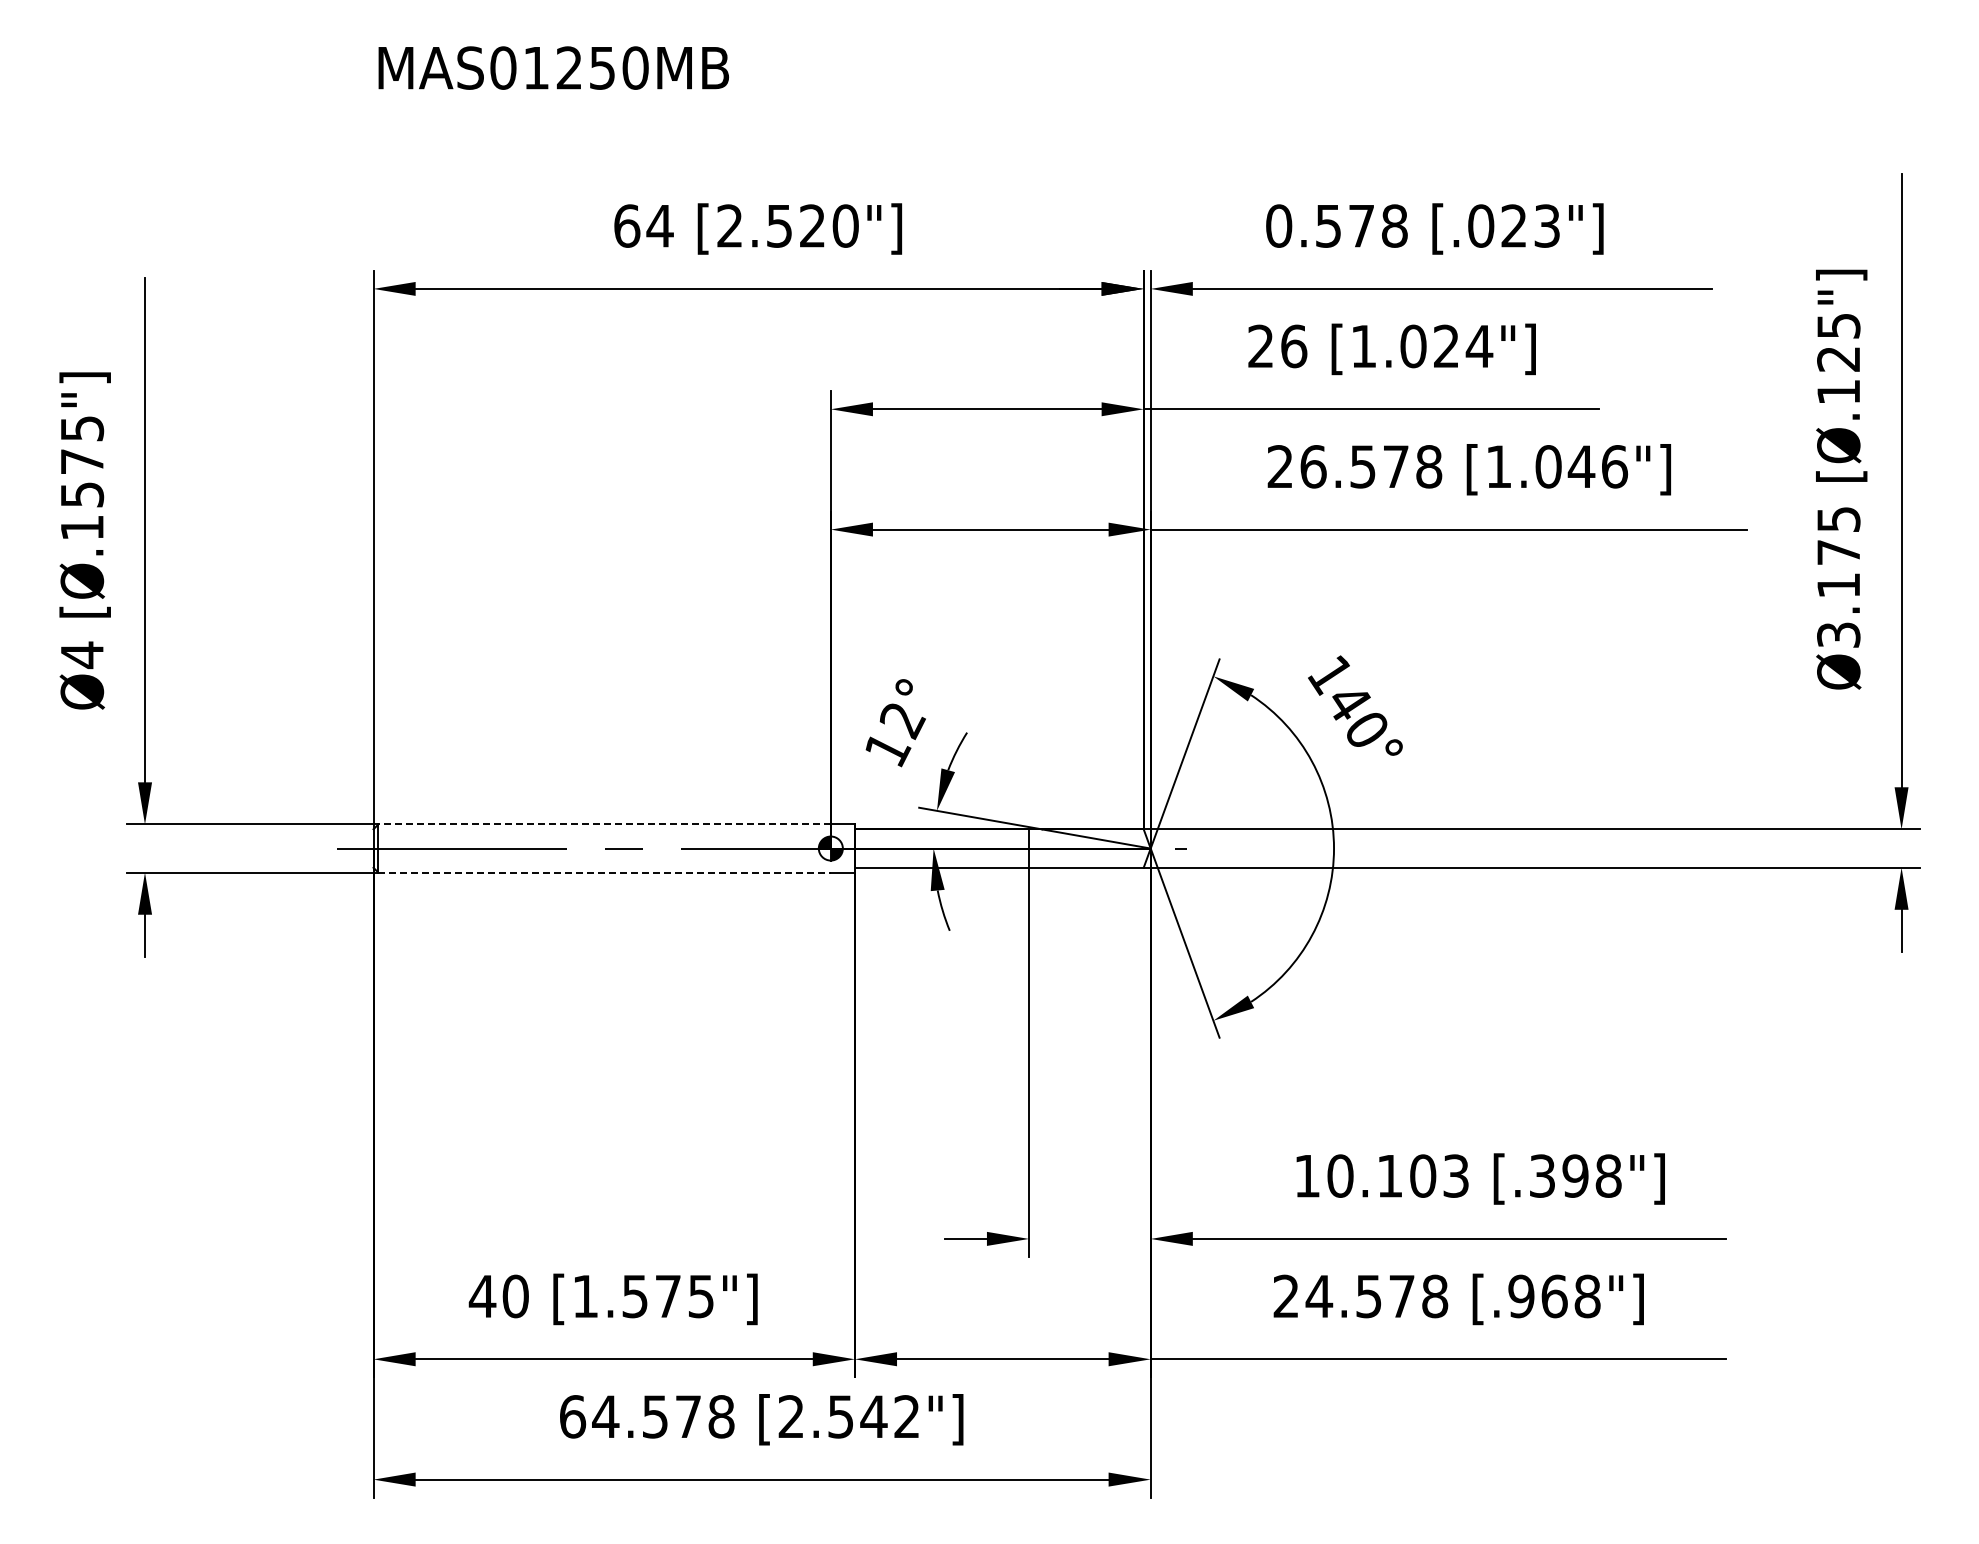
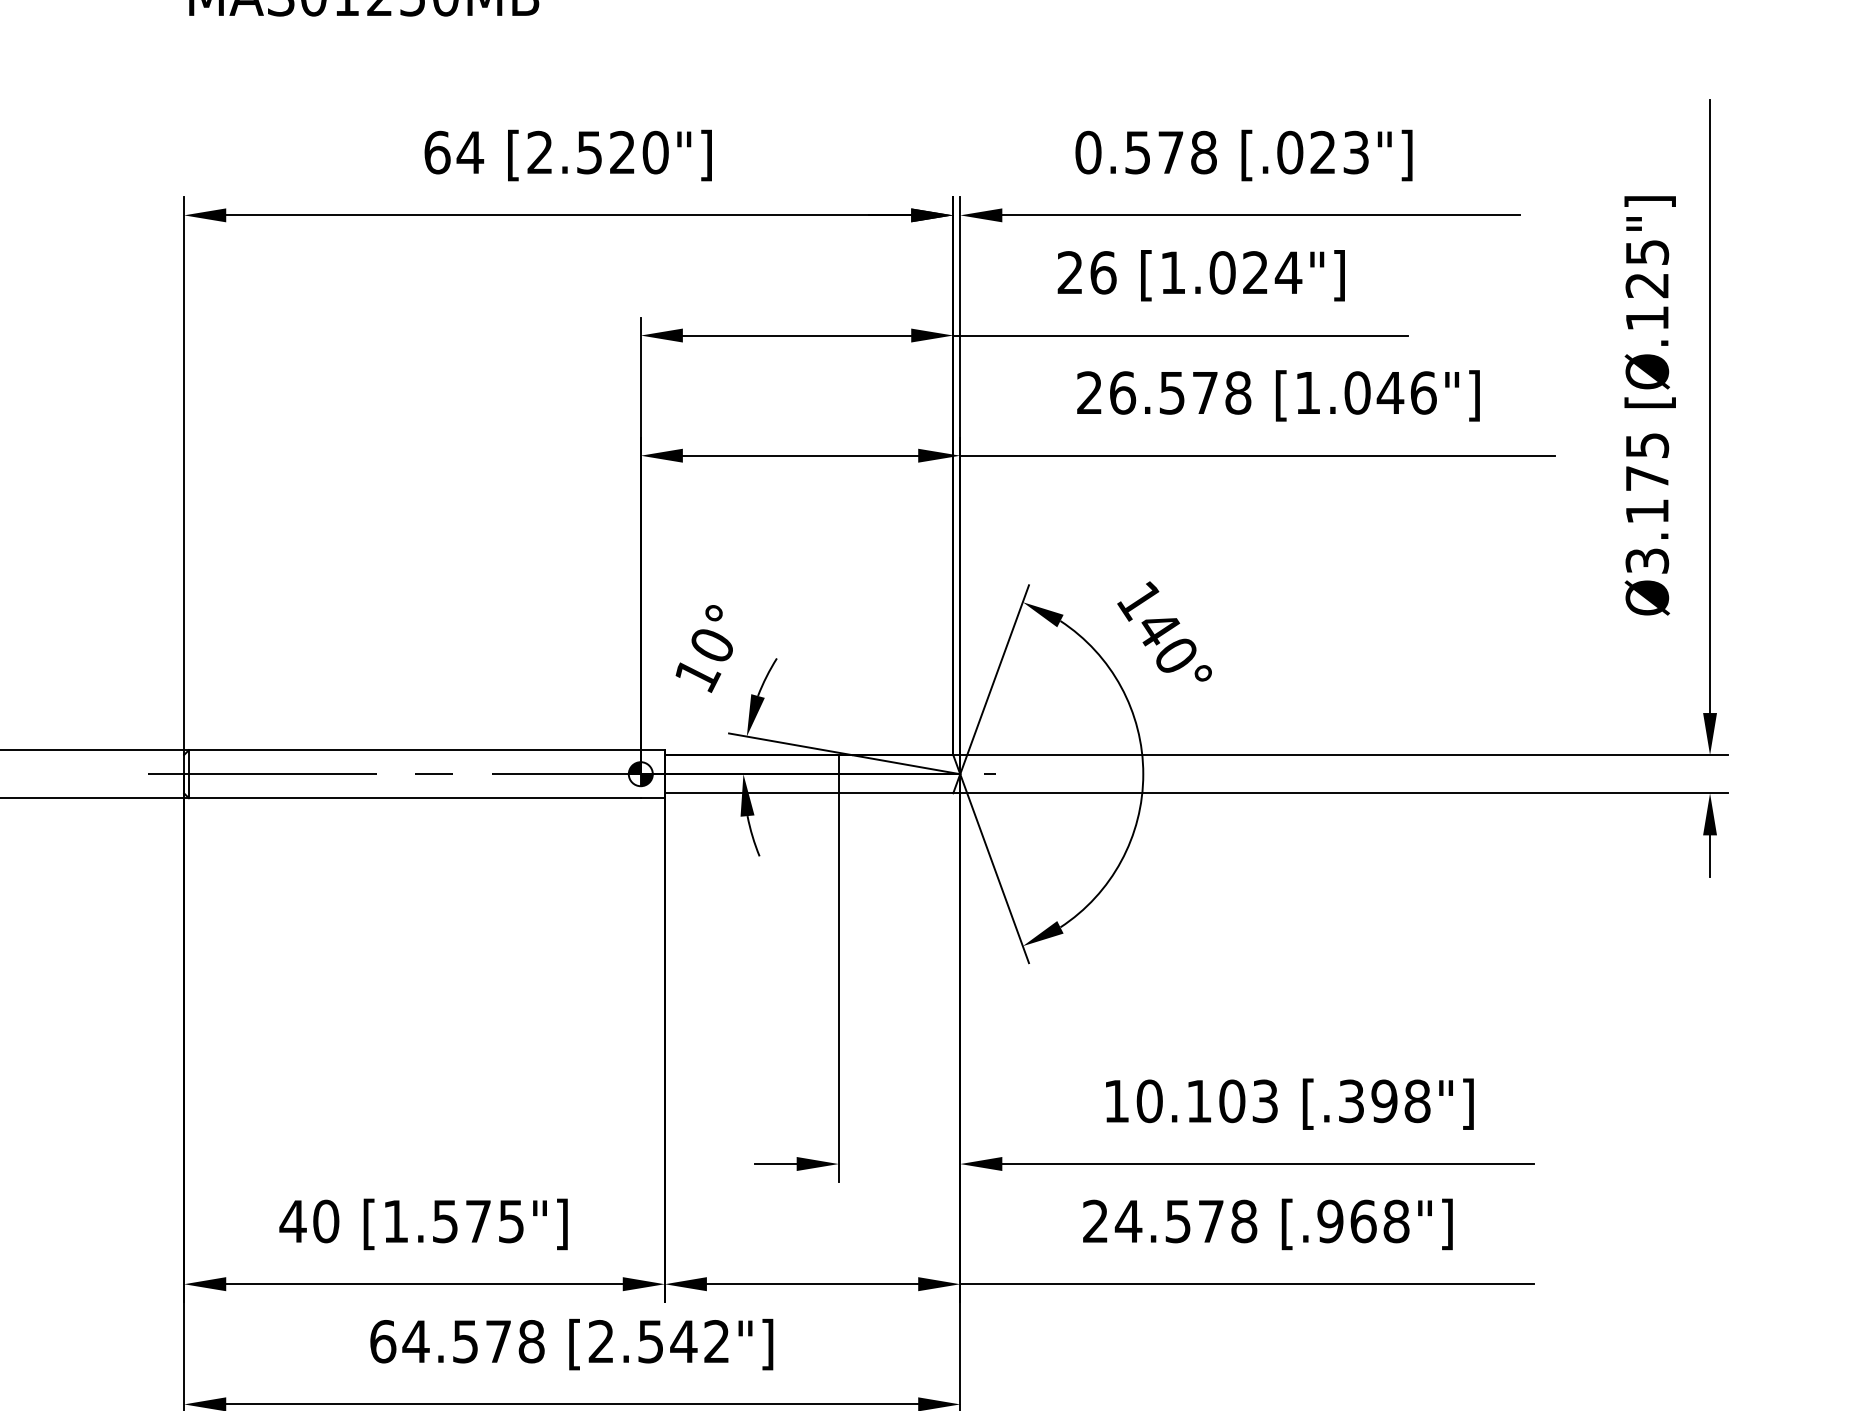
text: (902, 721) -> (712, 647), 12° -> 10°
line: (604, 824) -> (414, 750), dashed -> solid
line: (605, 872) -> (415, 798), dashed -> solid

